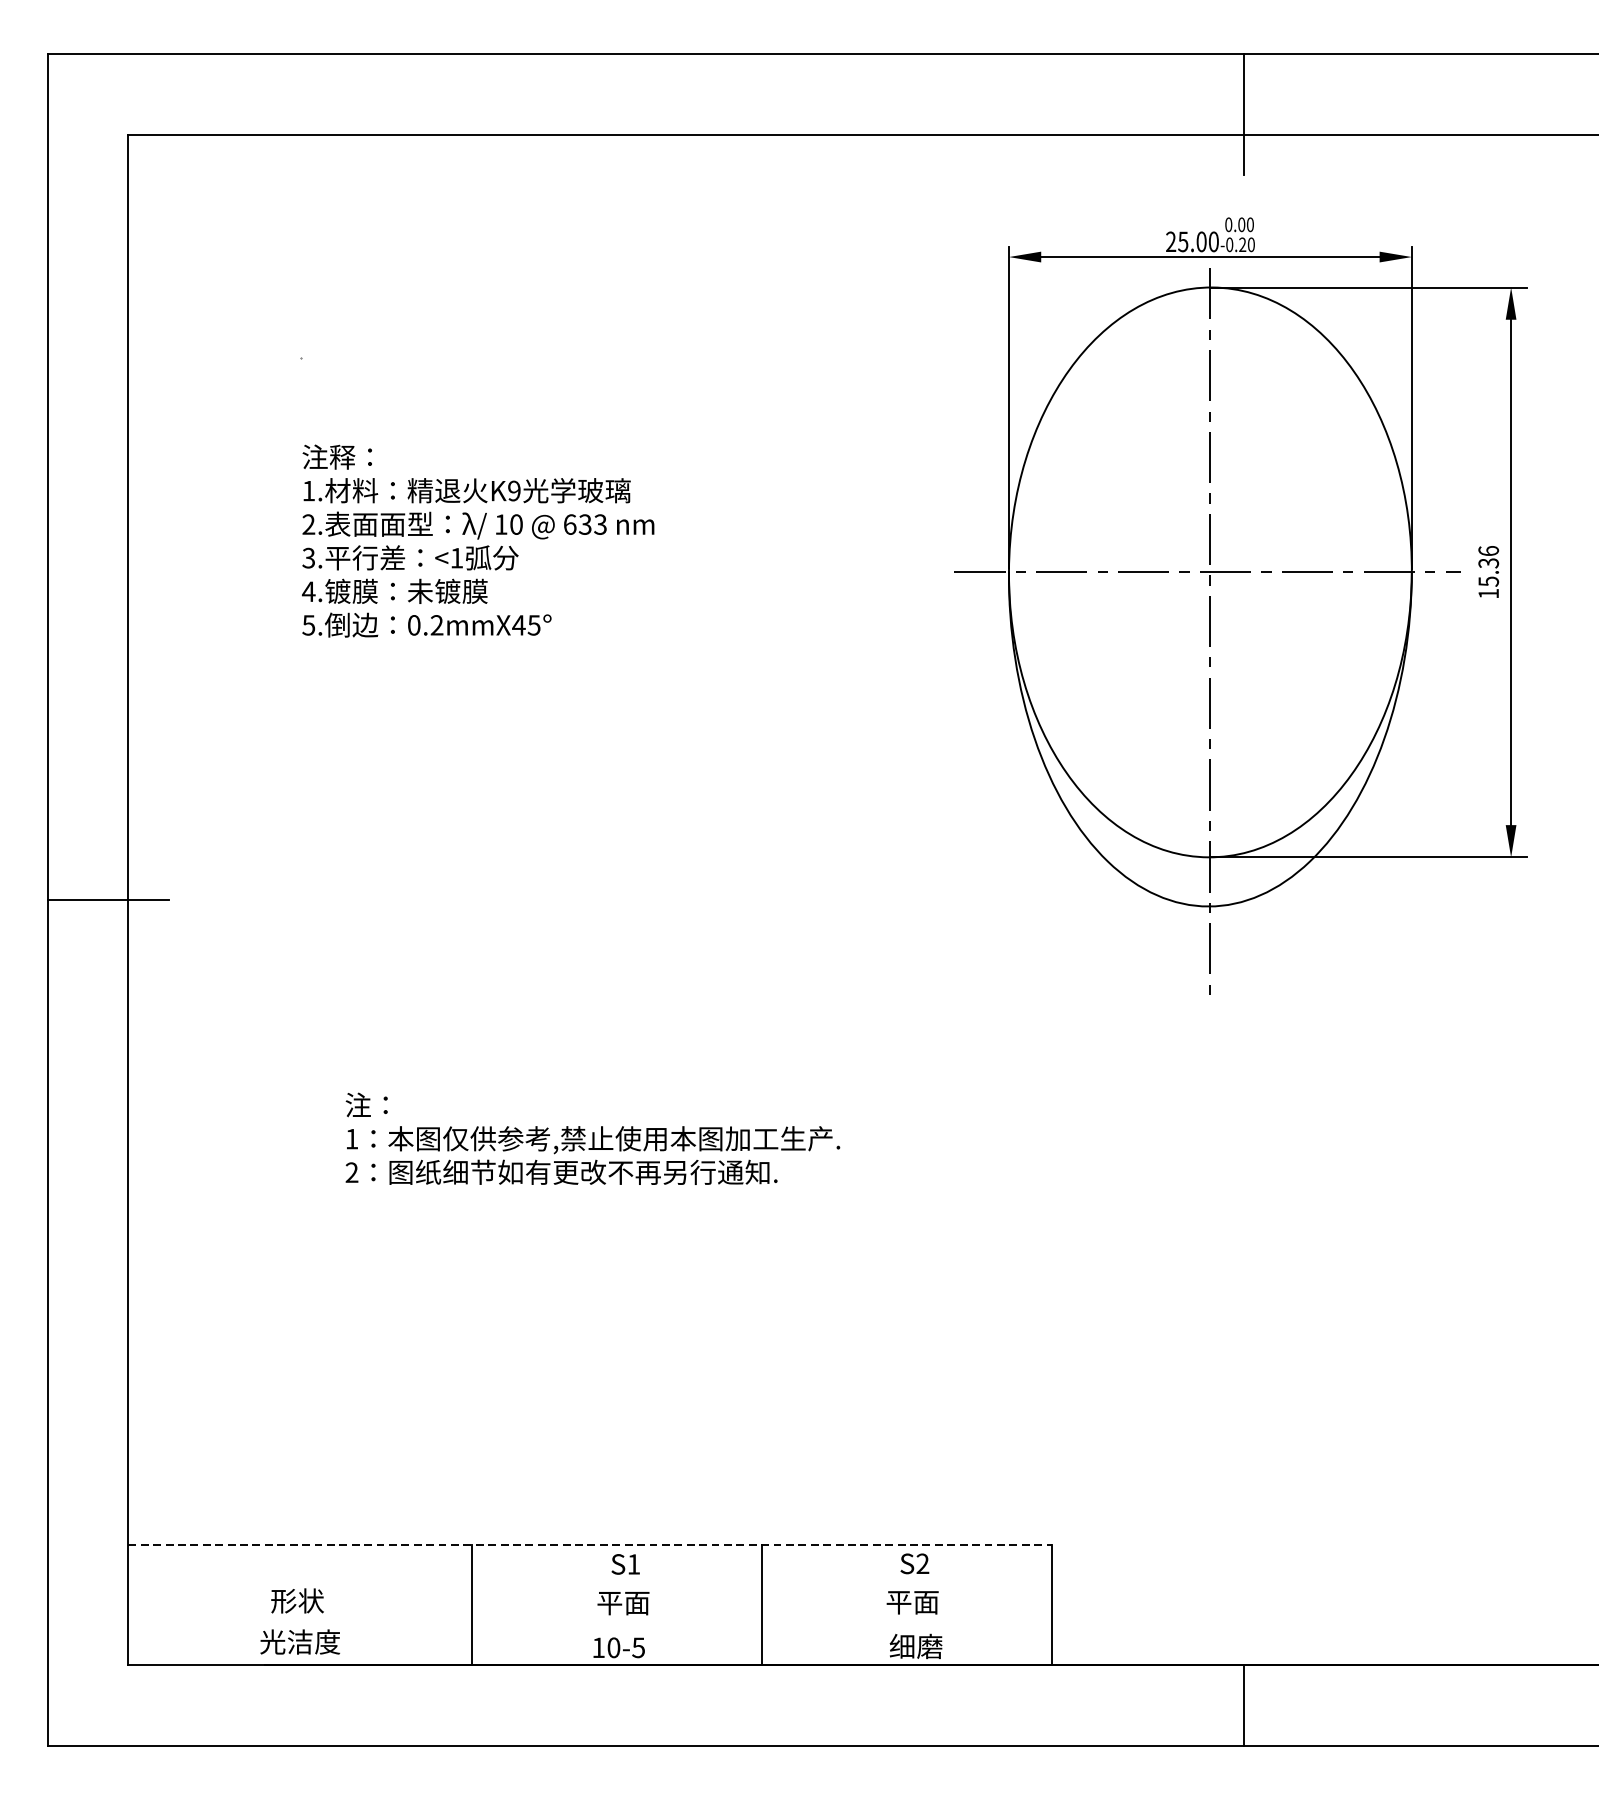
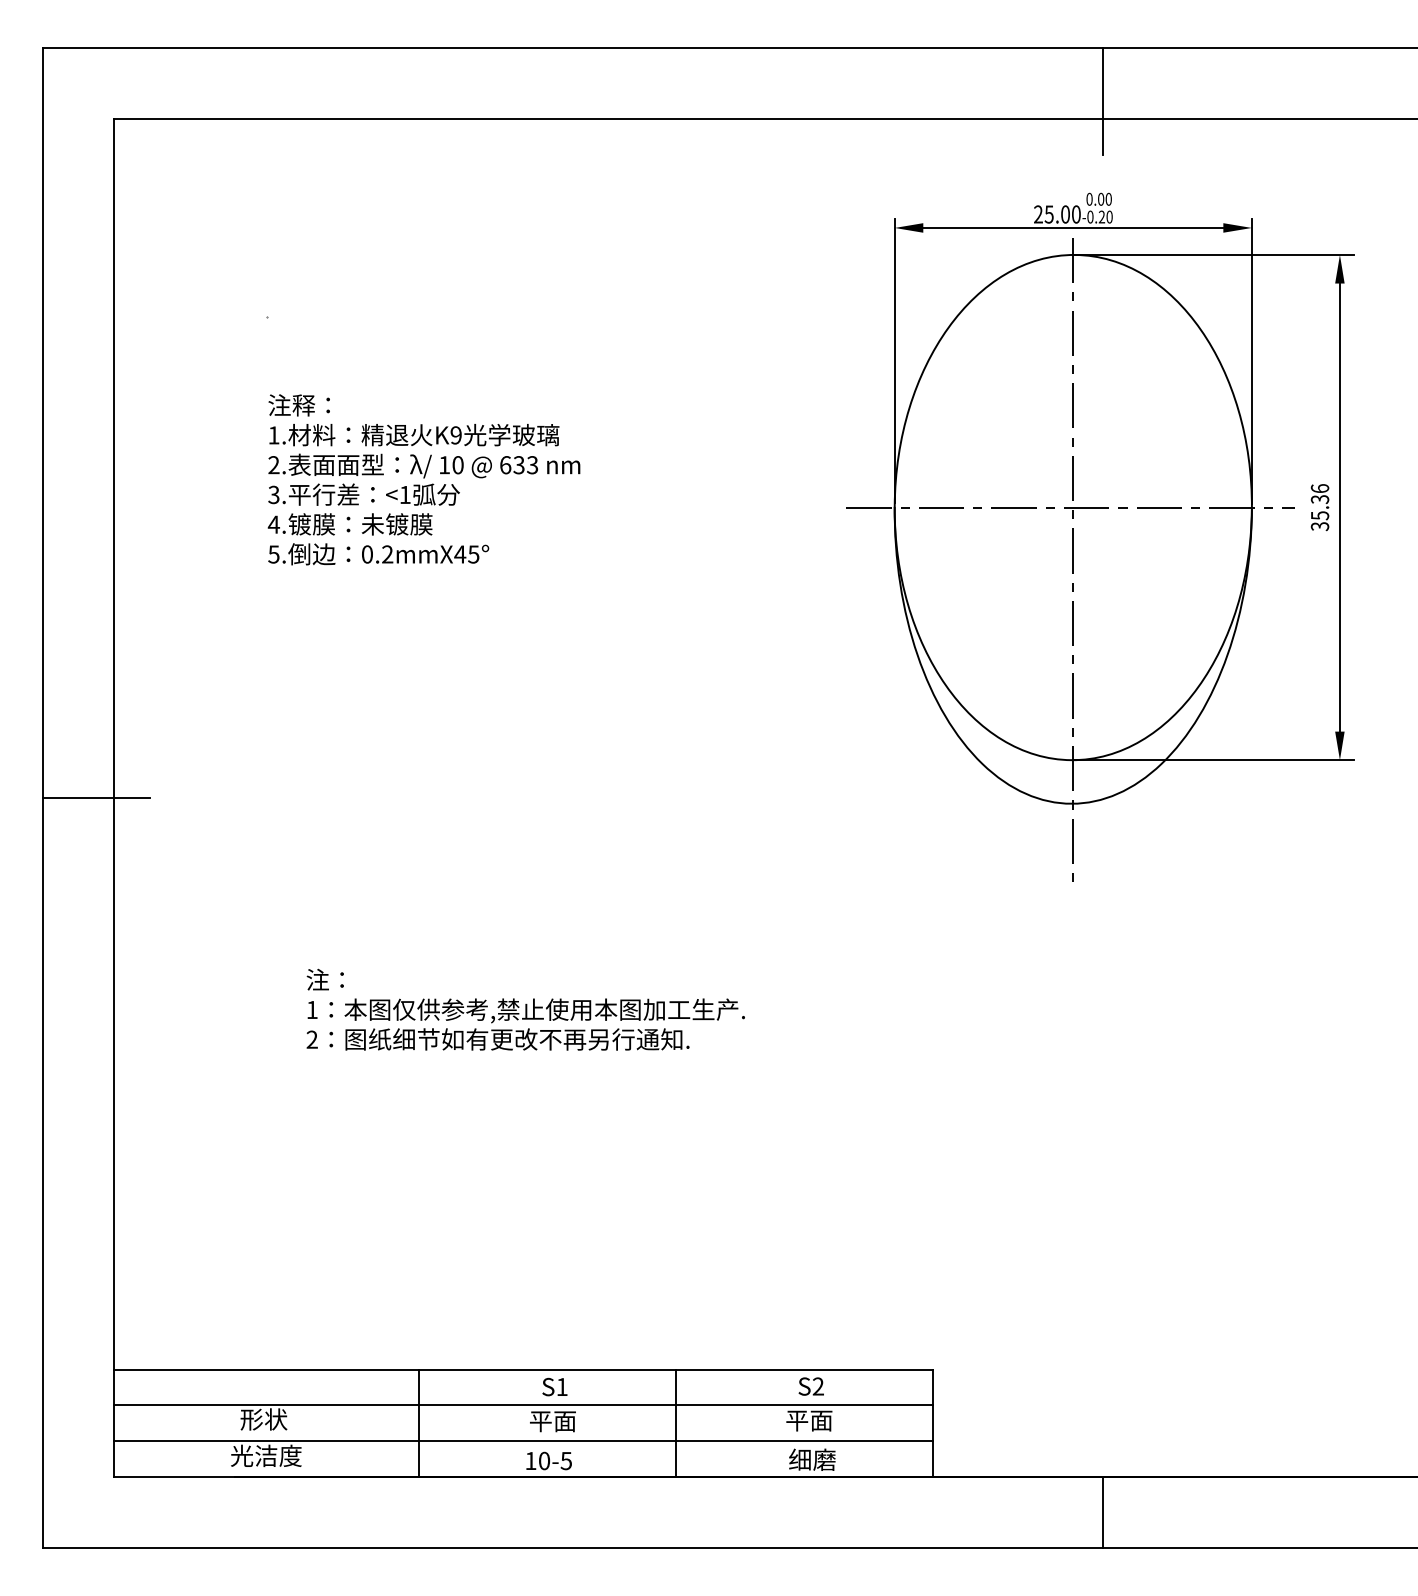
text: (1488, 593) -> (1319, 526), 15.36 -> 35.36
line: (590, 1544) -> (523, 1369), dashed -> solid
line: (590, 1585) -> (523, 1405), added
line: (590, 1624) -> (523, 1440), added

